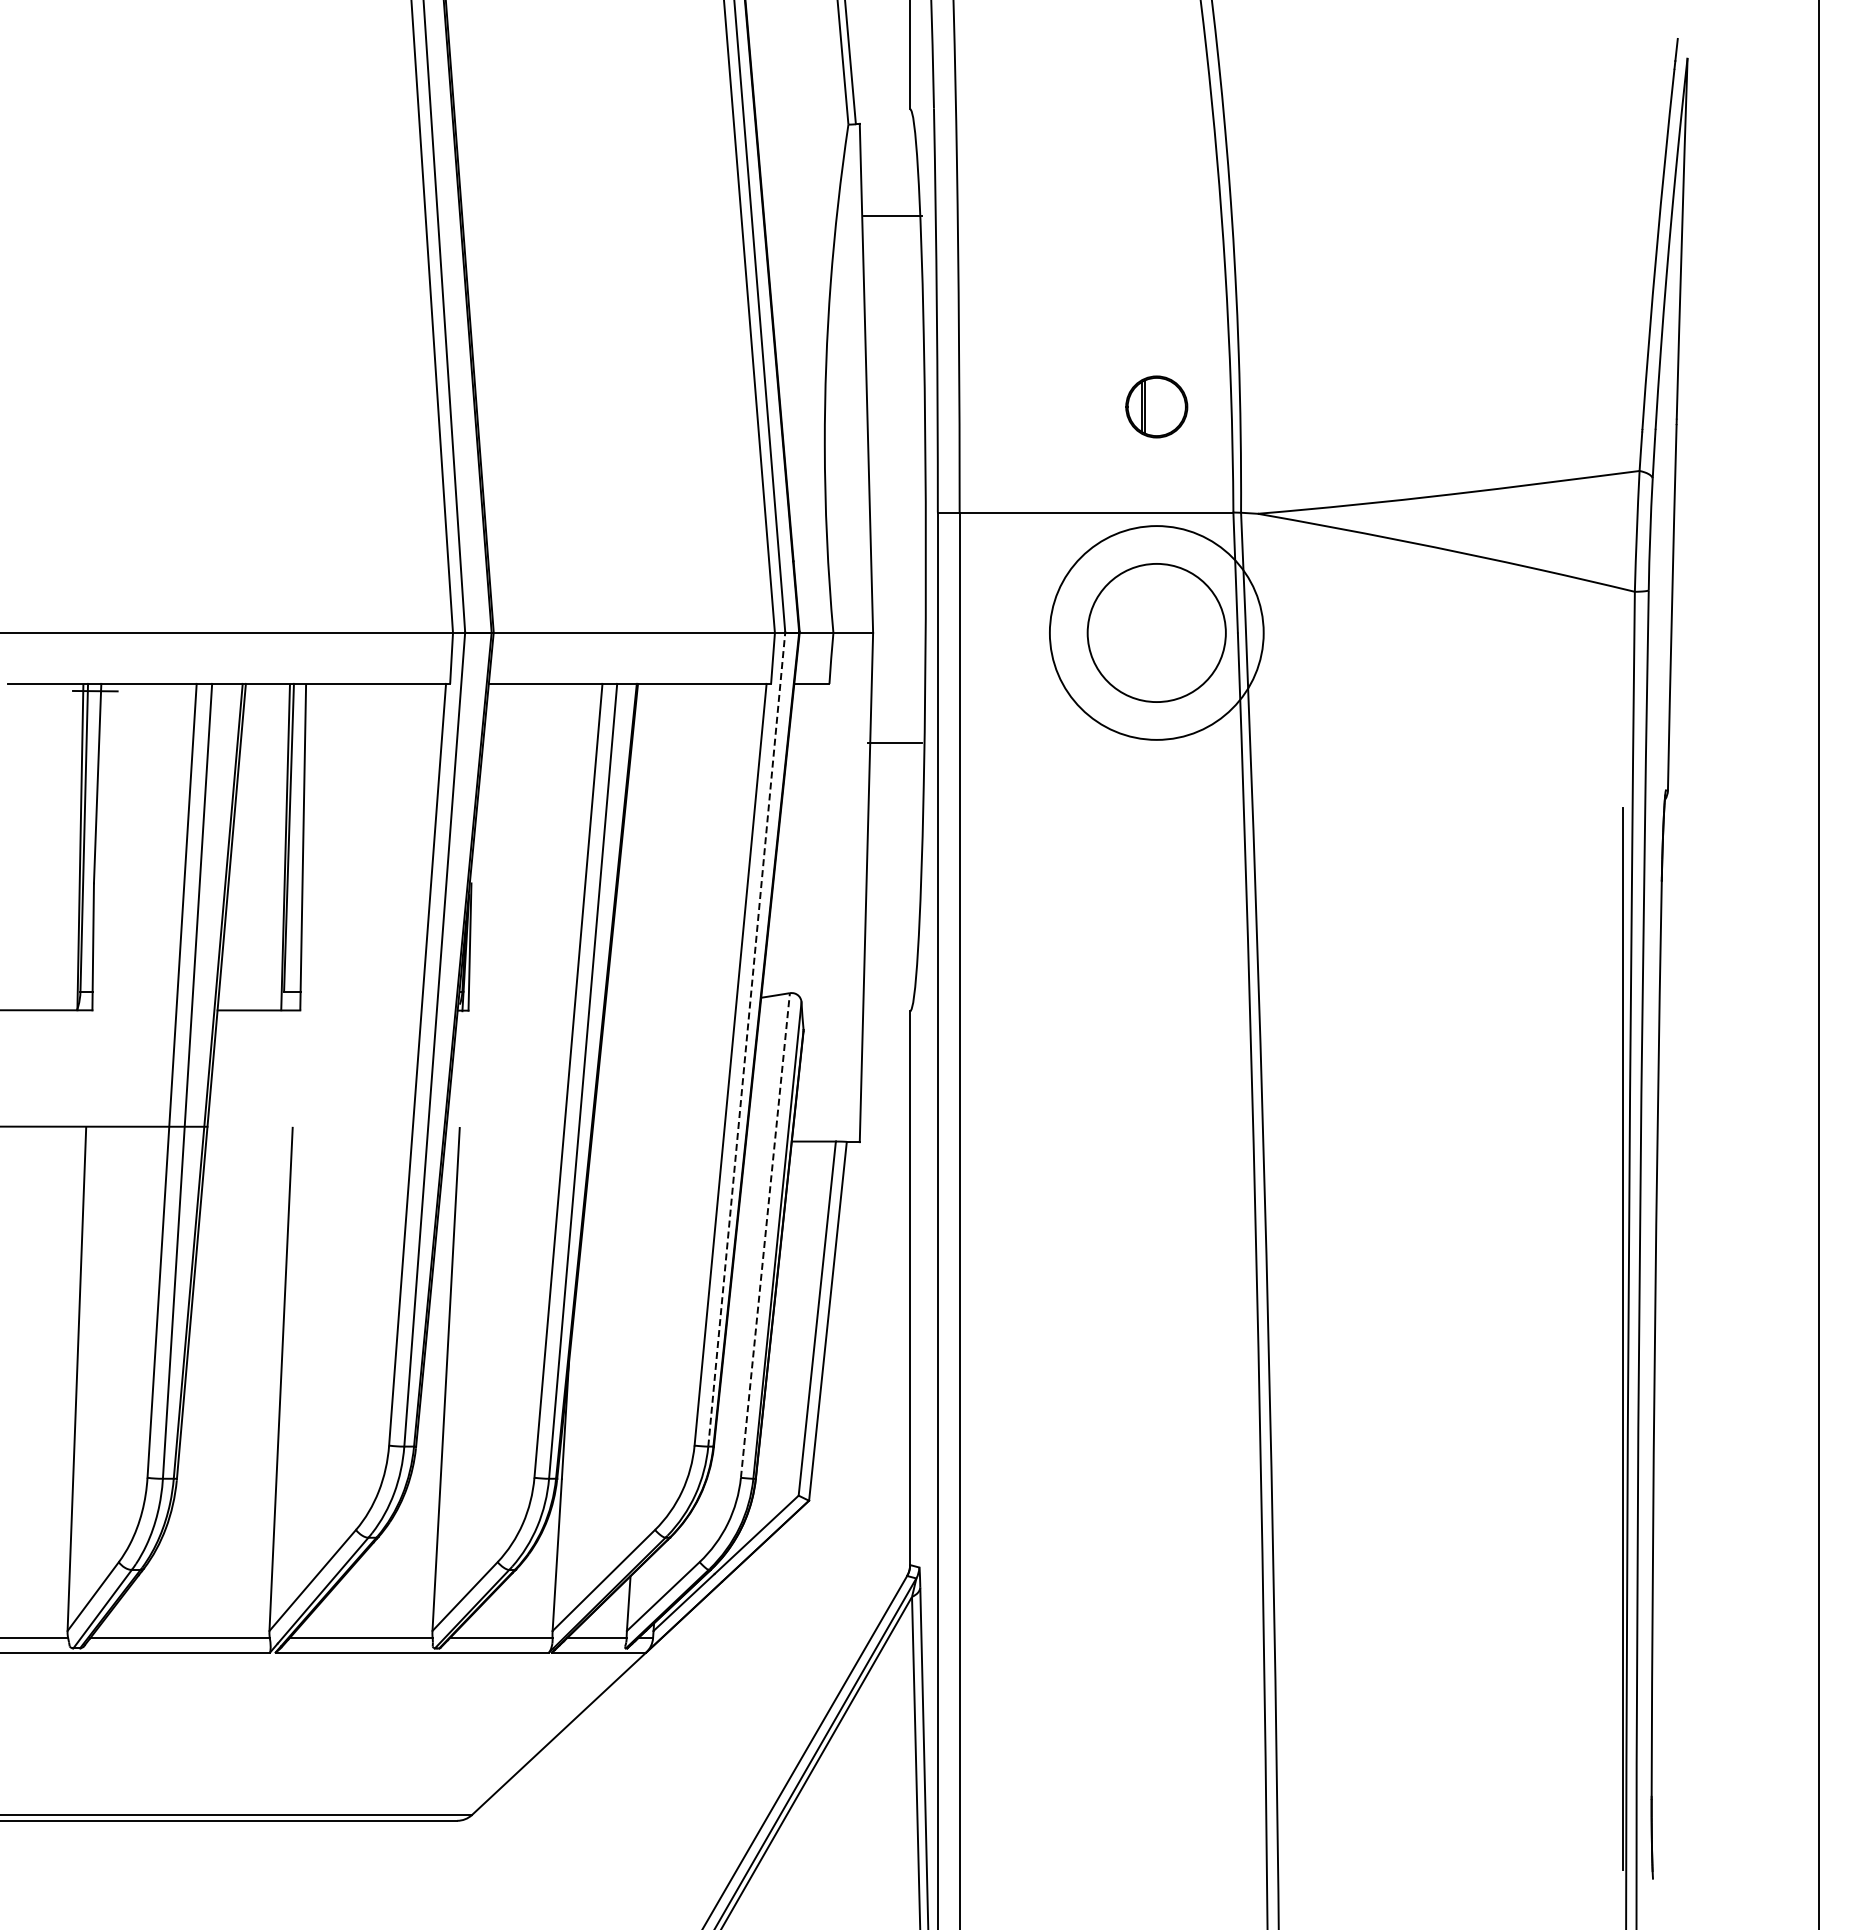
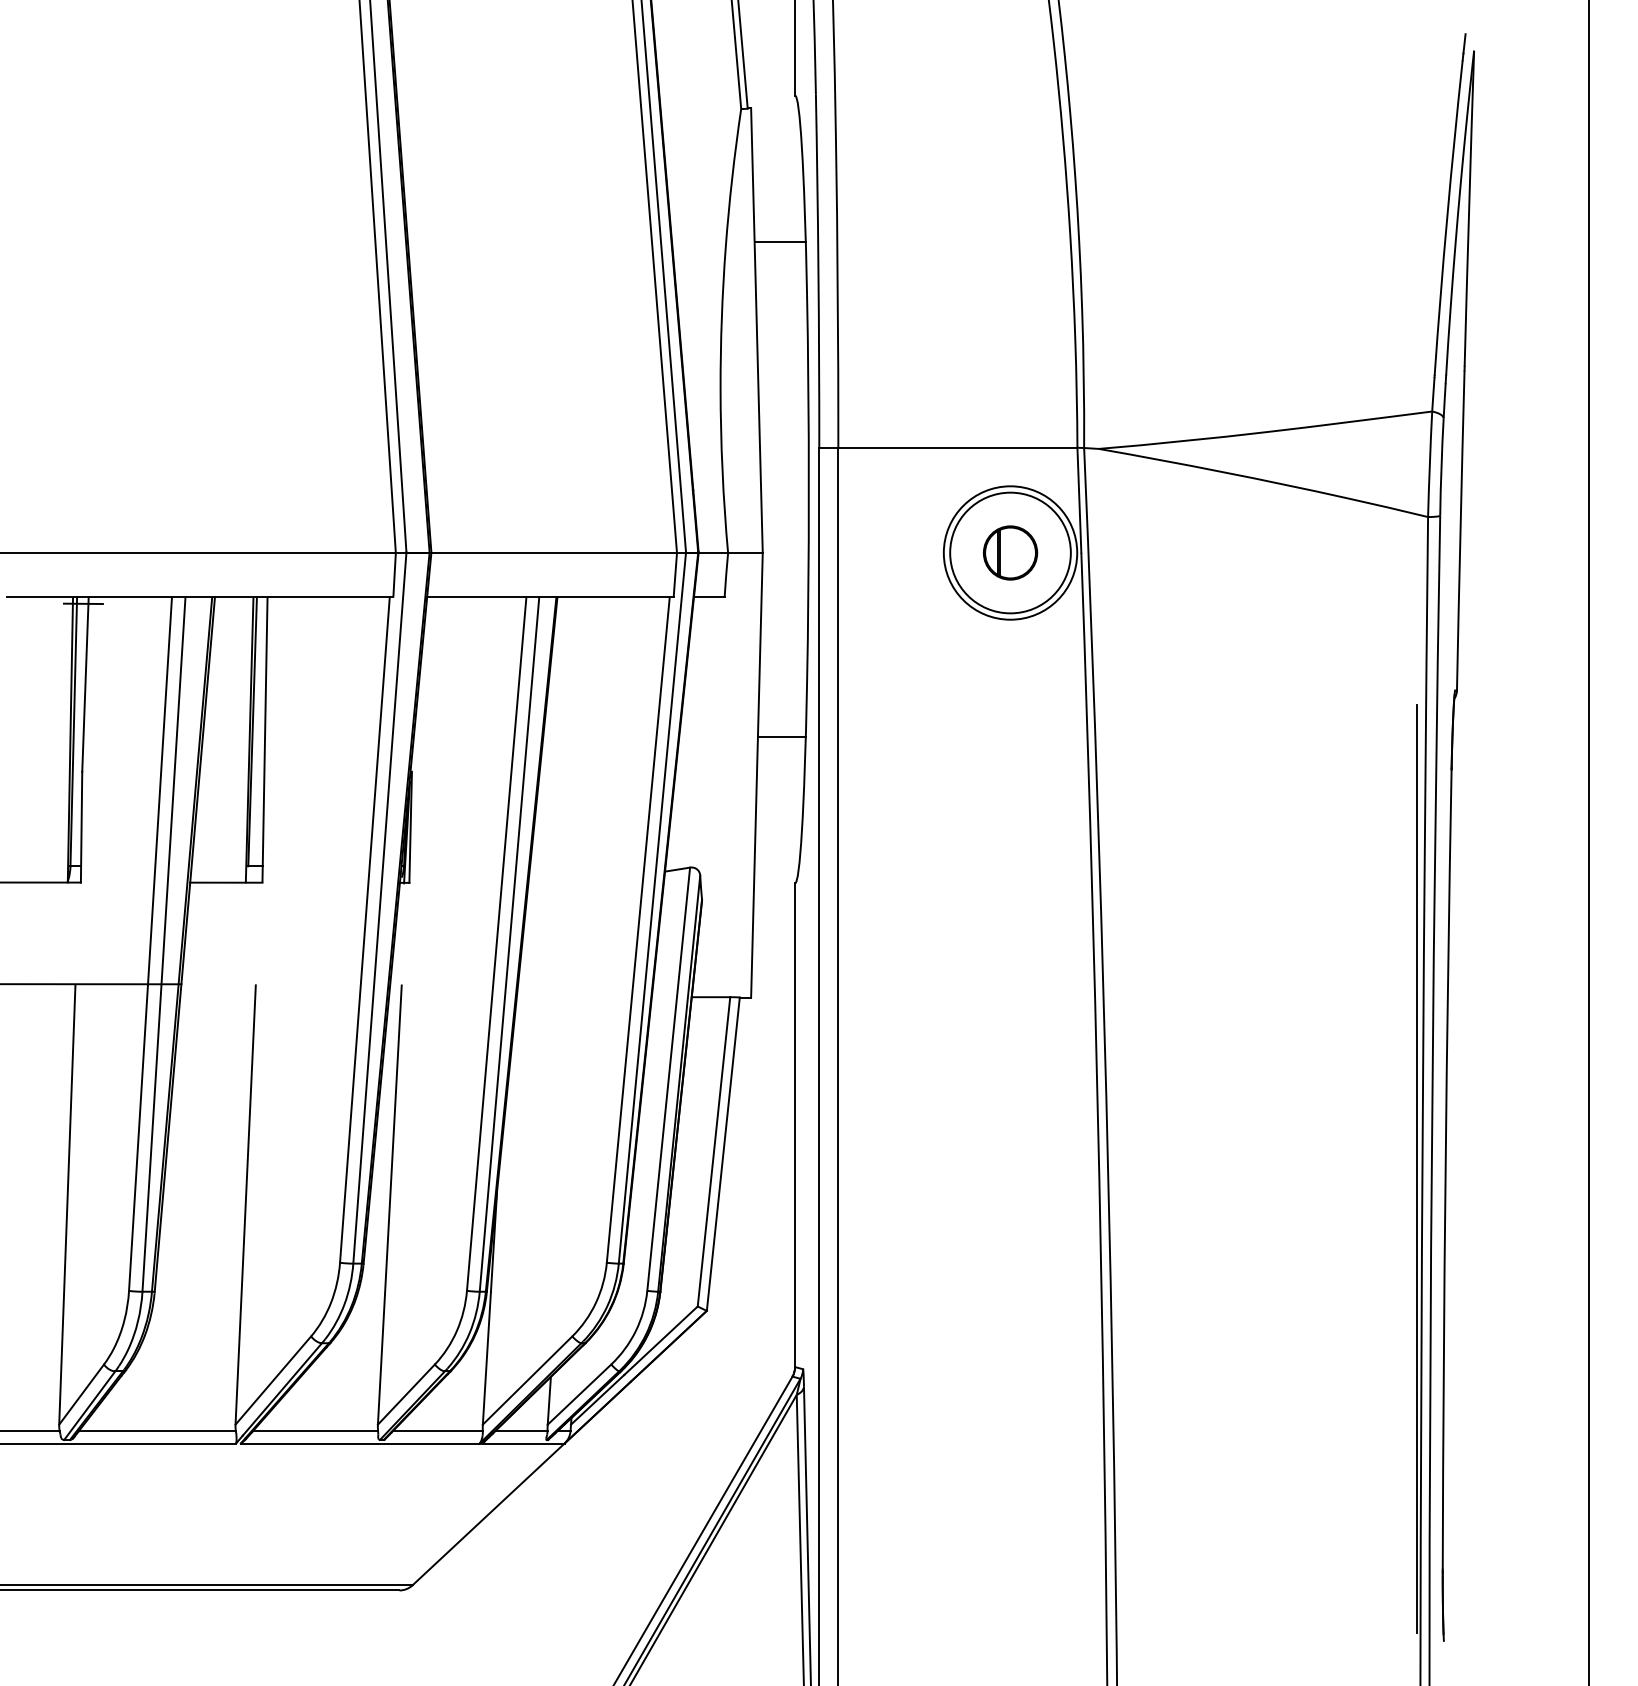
line: (892, 215) -> (779, 241), moved
part: (1156, 406) -> (1010, 552), moved
circle: (1156, 632) -> (1010, 552), size x0.71
line: (894, 742) -> (781, 736), moved
line: (746, 1039) -> (652, 908), dashed -> solid
line: (765, 1235) -> (668, 1079), dashed -> solid

